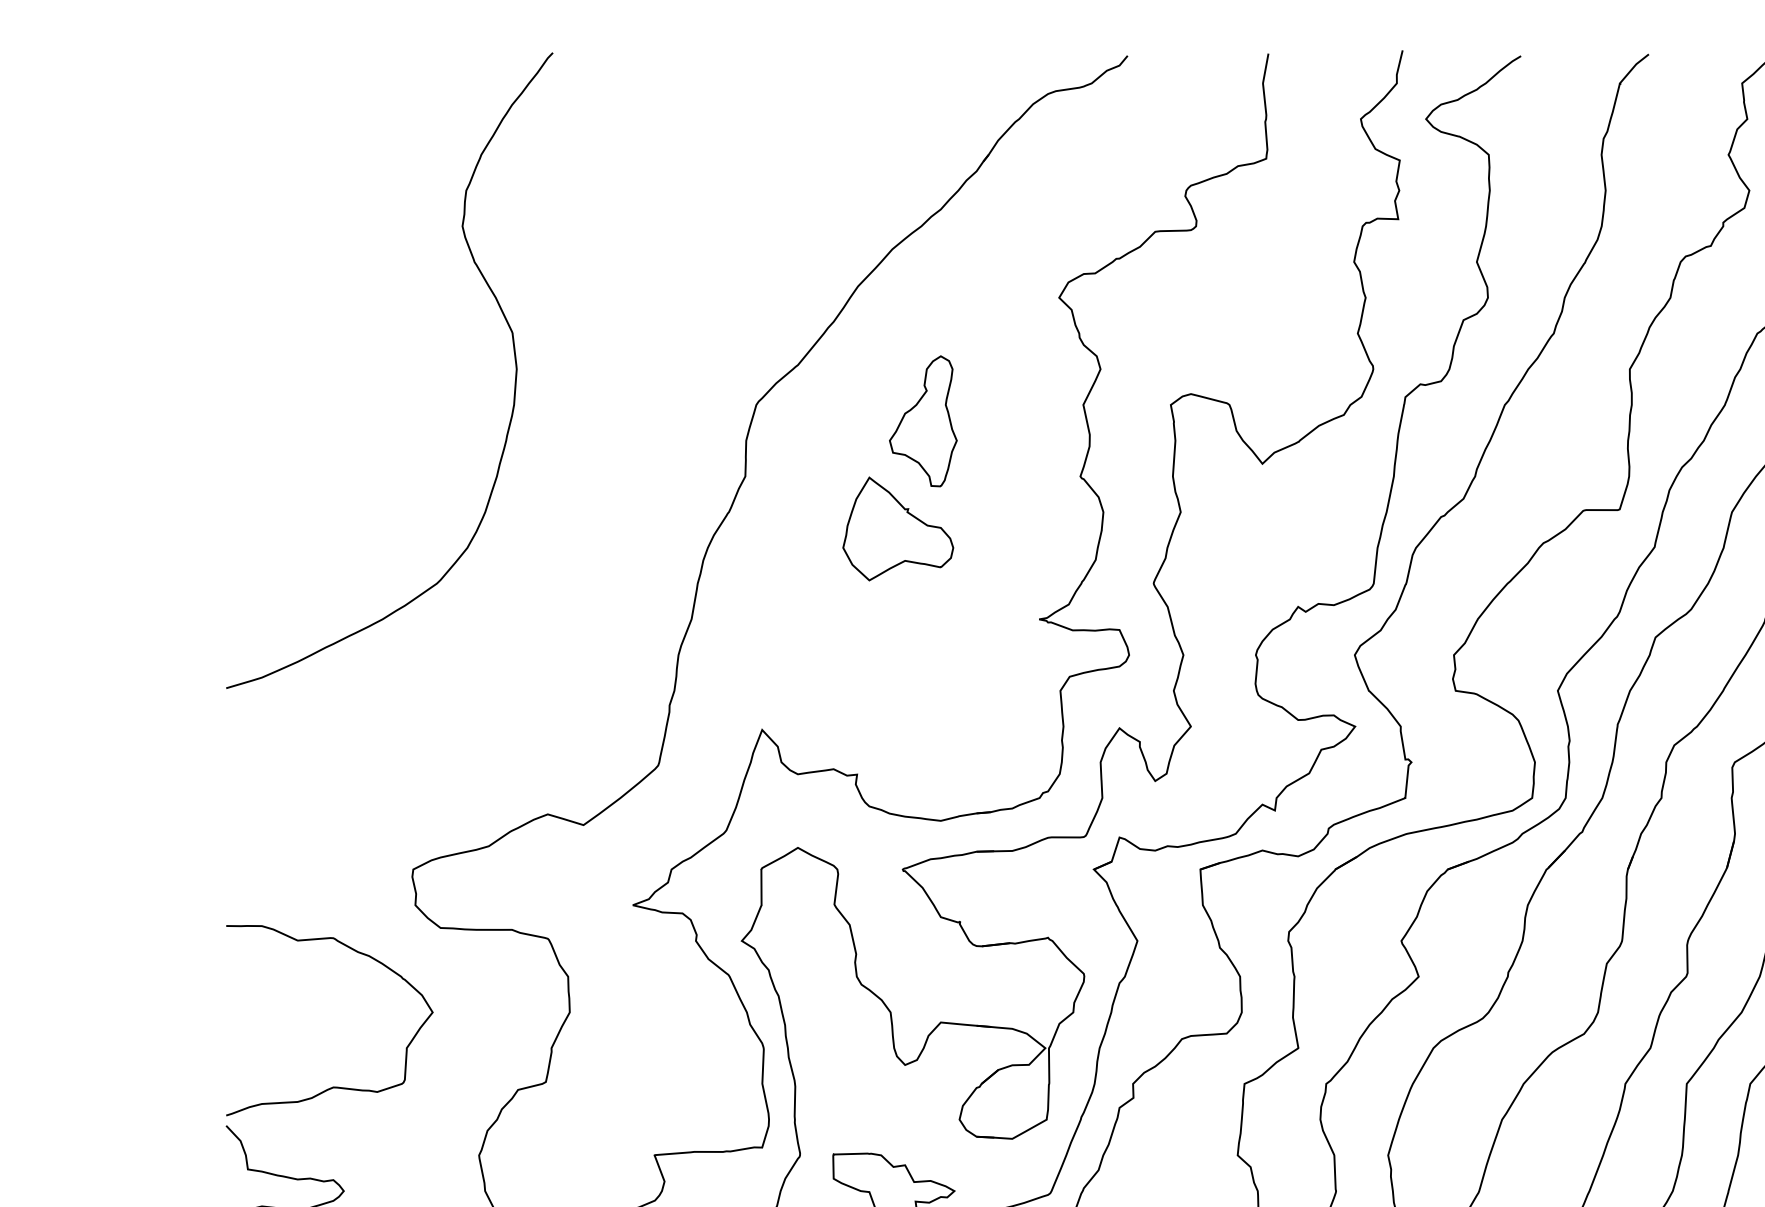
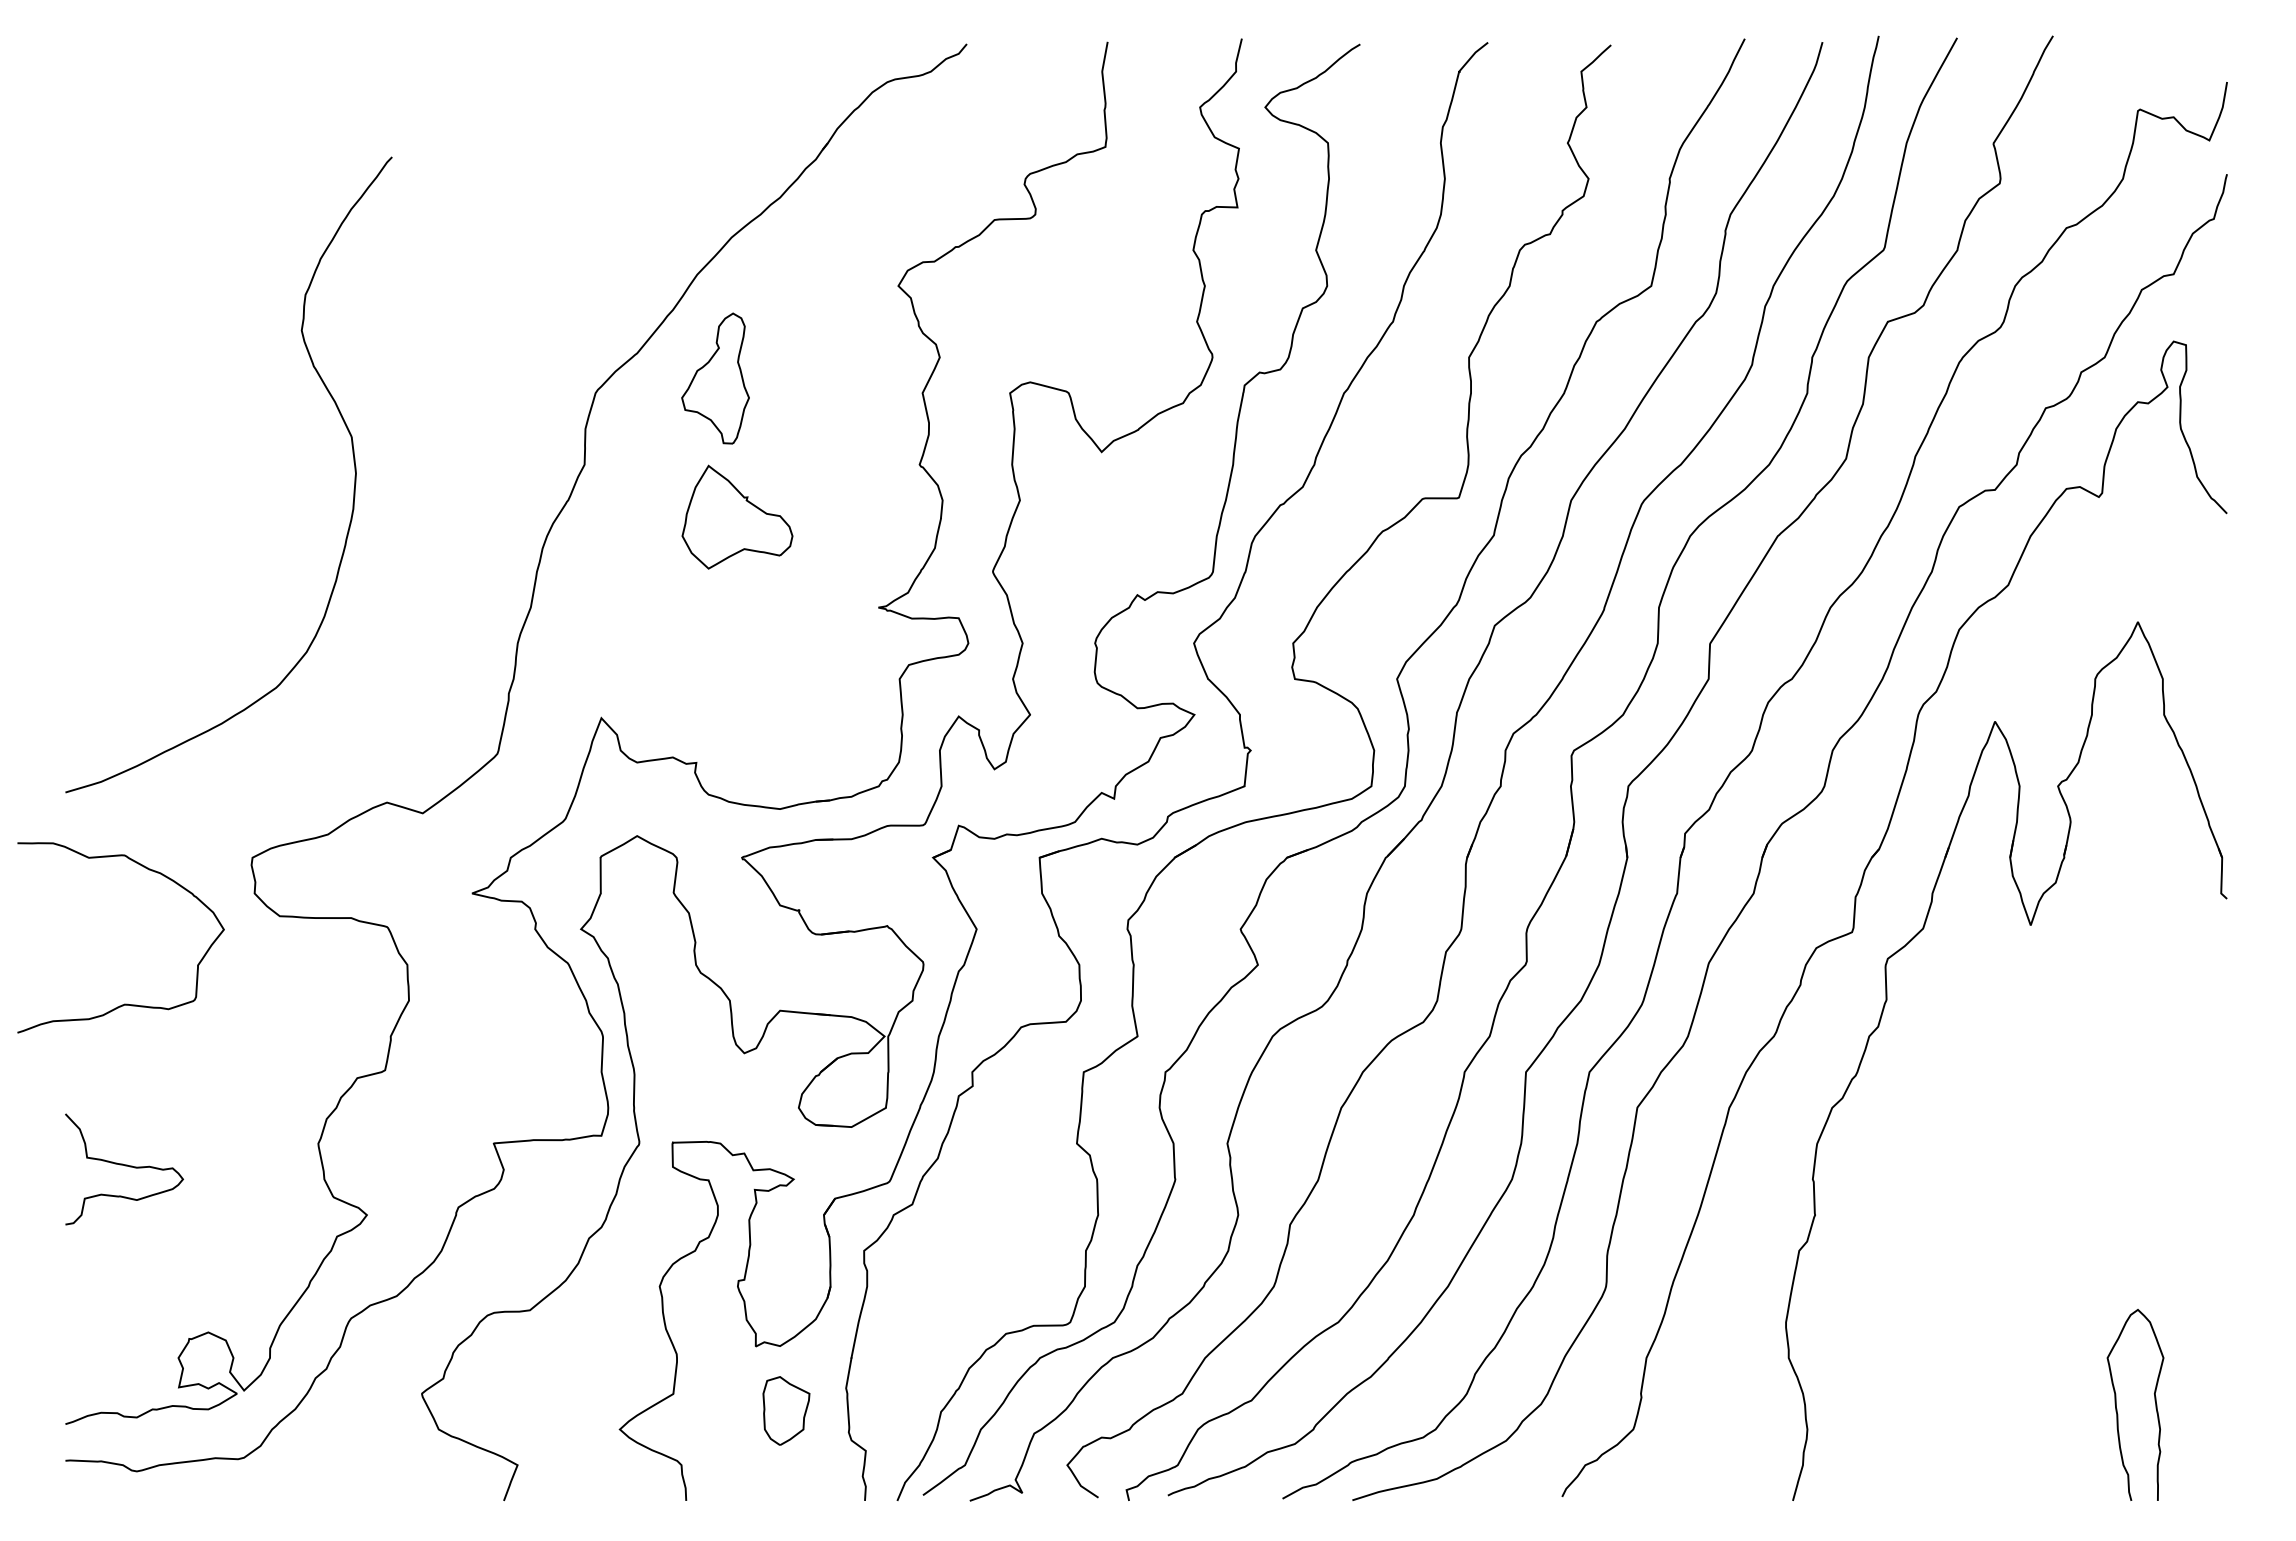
curve: (514, 358) -> (353, 462), moved
part: (923, 421) -> (715, 378), moved
curve: (333, 1086) -> (124, 1003), moved

